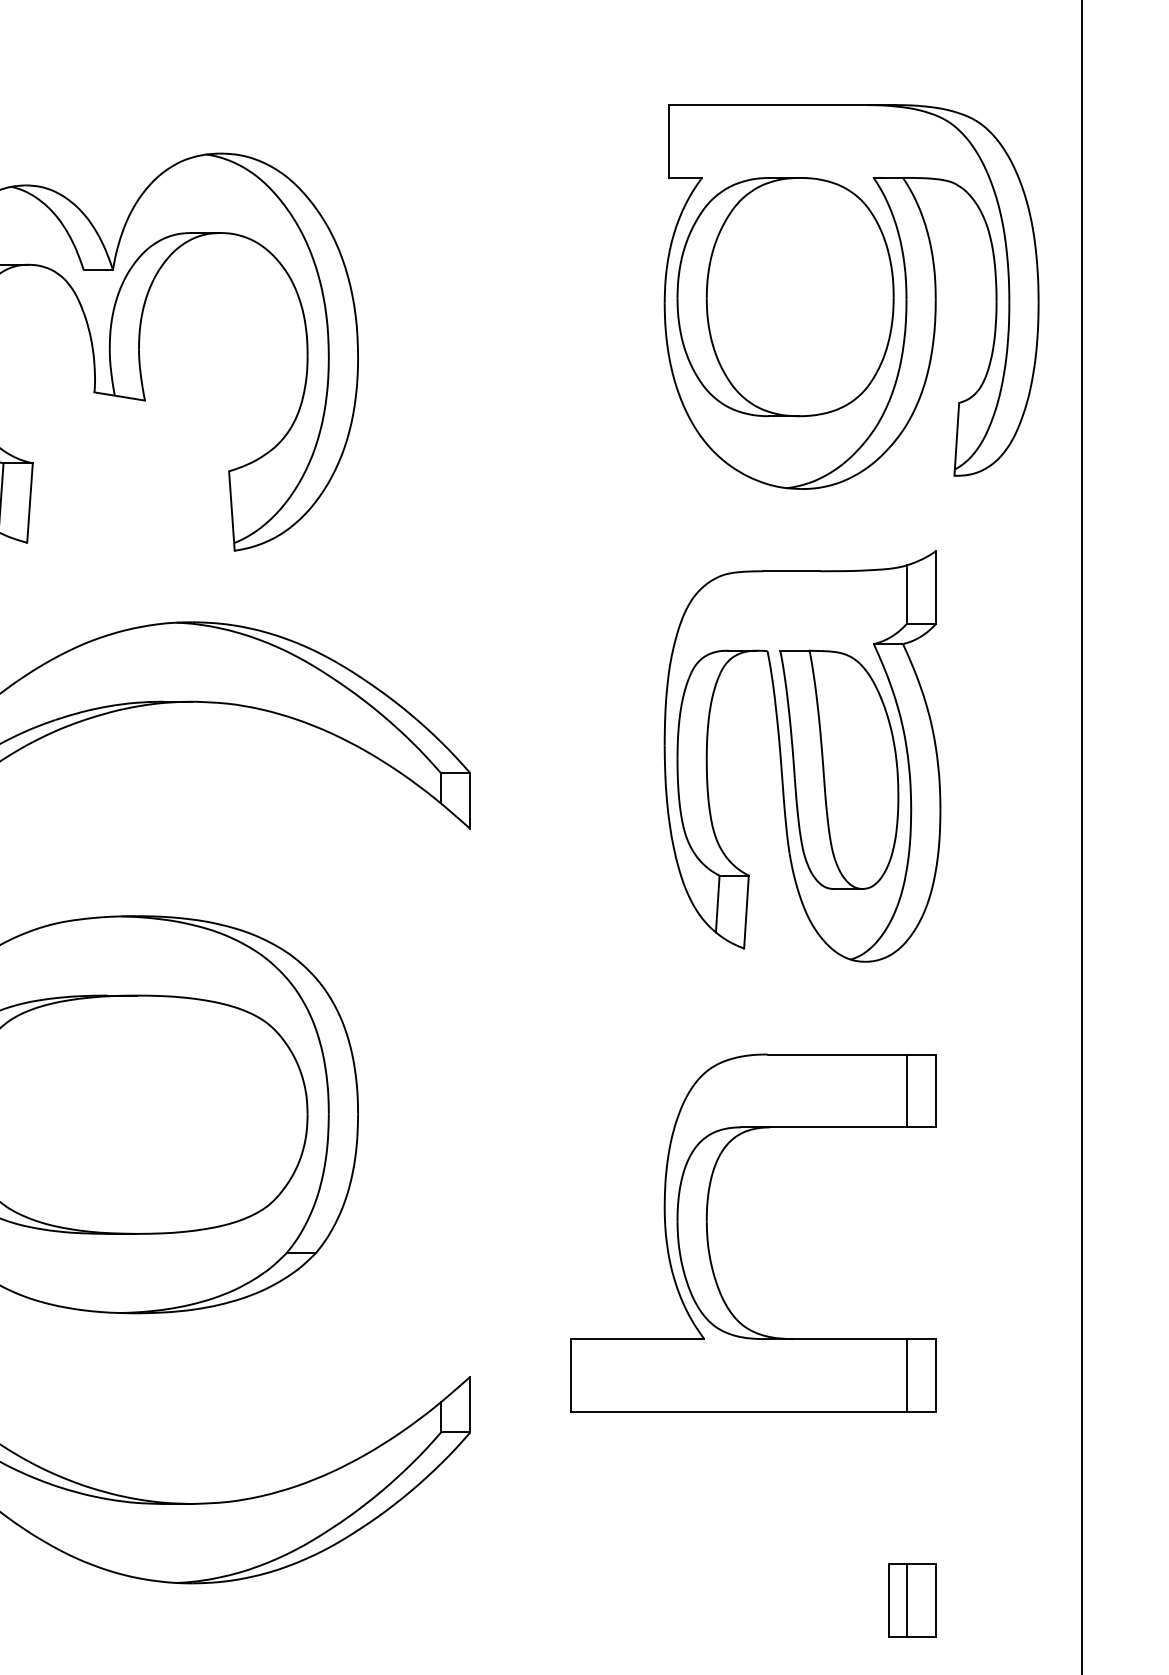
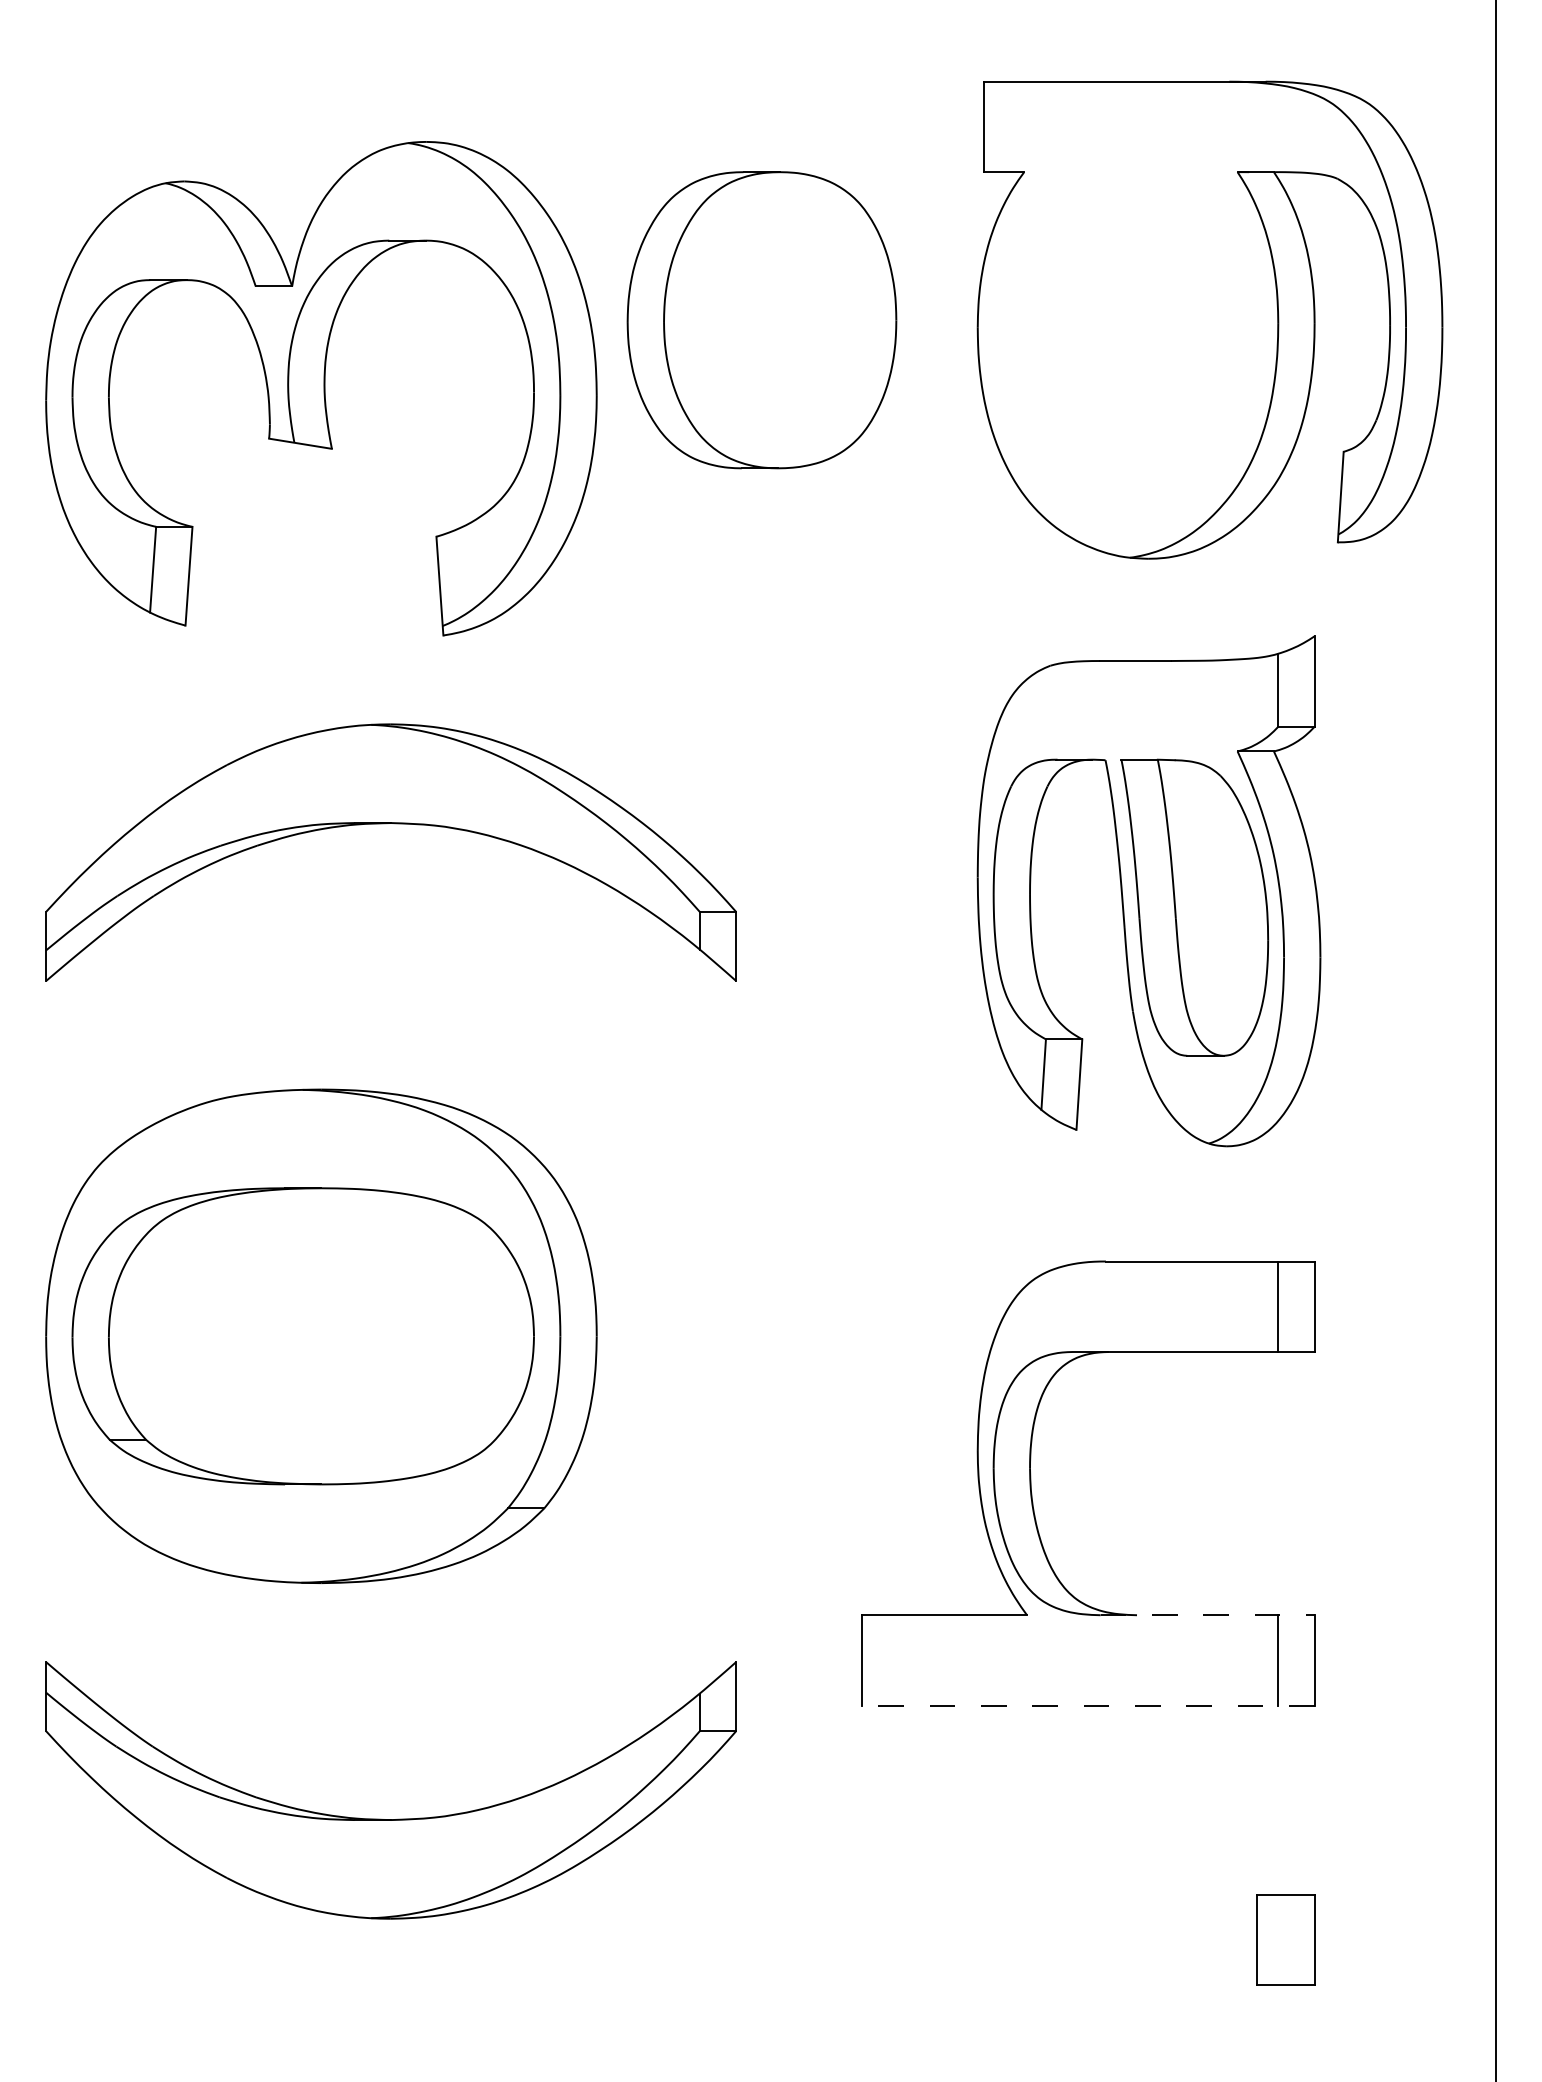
part: (785, 297) -> (761, 320), moved
line: (849, 1339) -> (1207, 1615), solid -> dashed
line: (753, 1411) -> (1088, 1705), solid -> dashed
line: (906, 1600) -> (1278, 1939), removed

